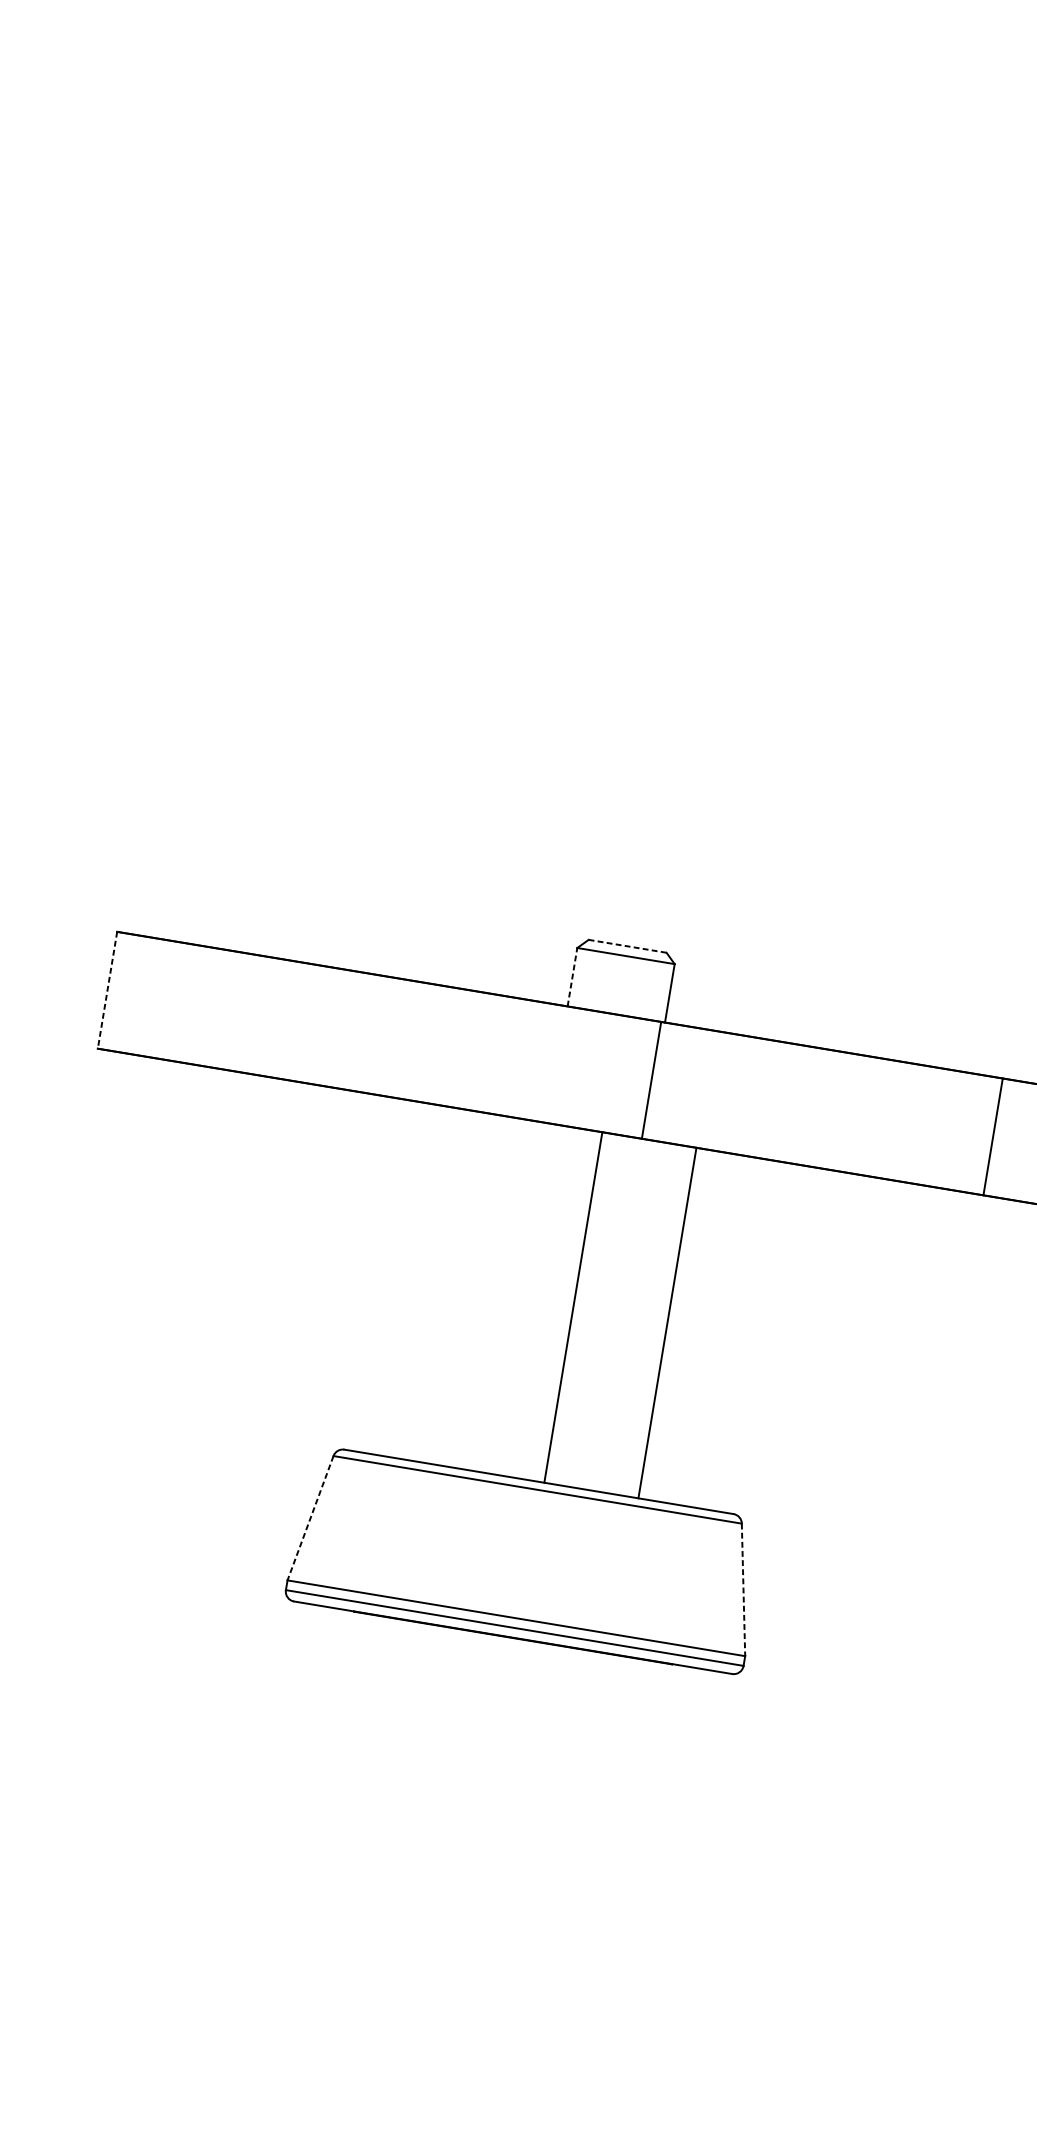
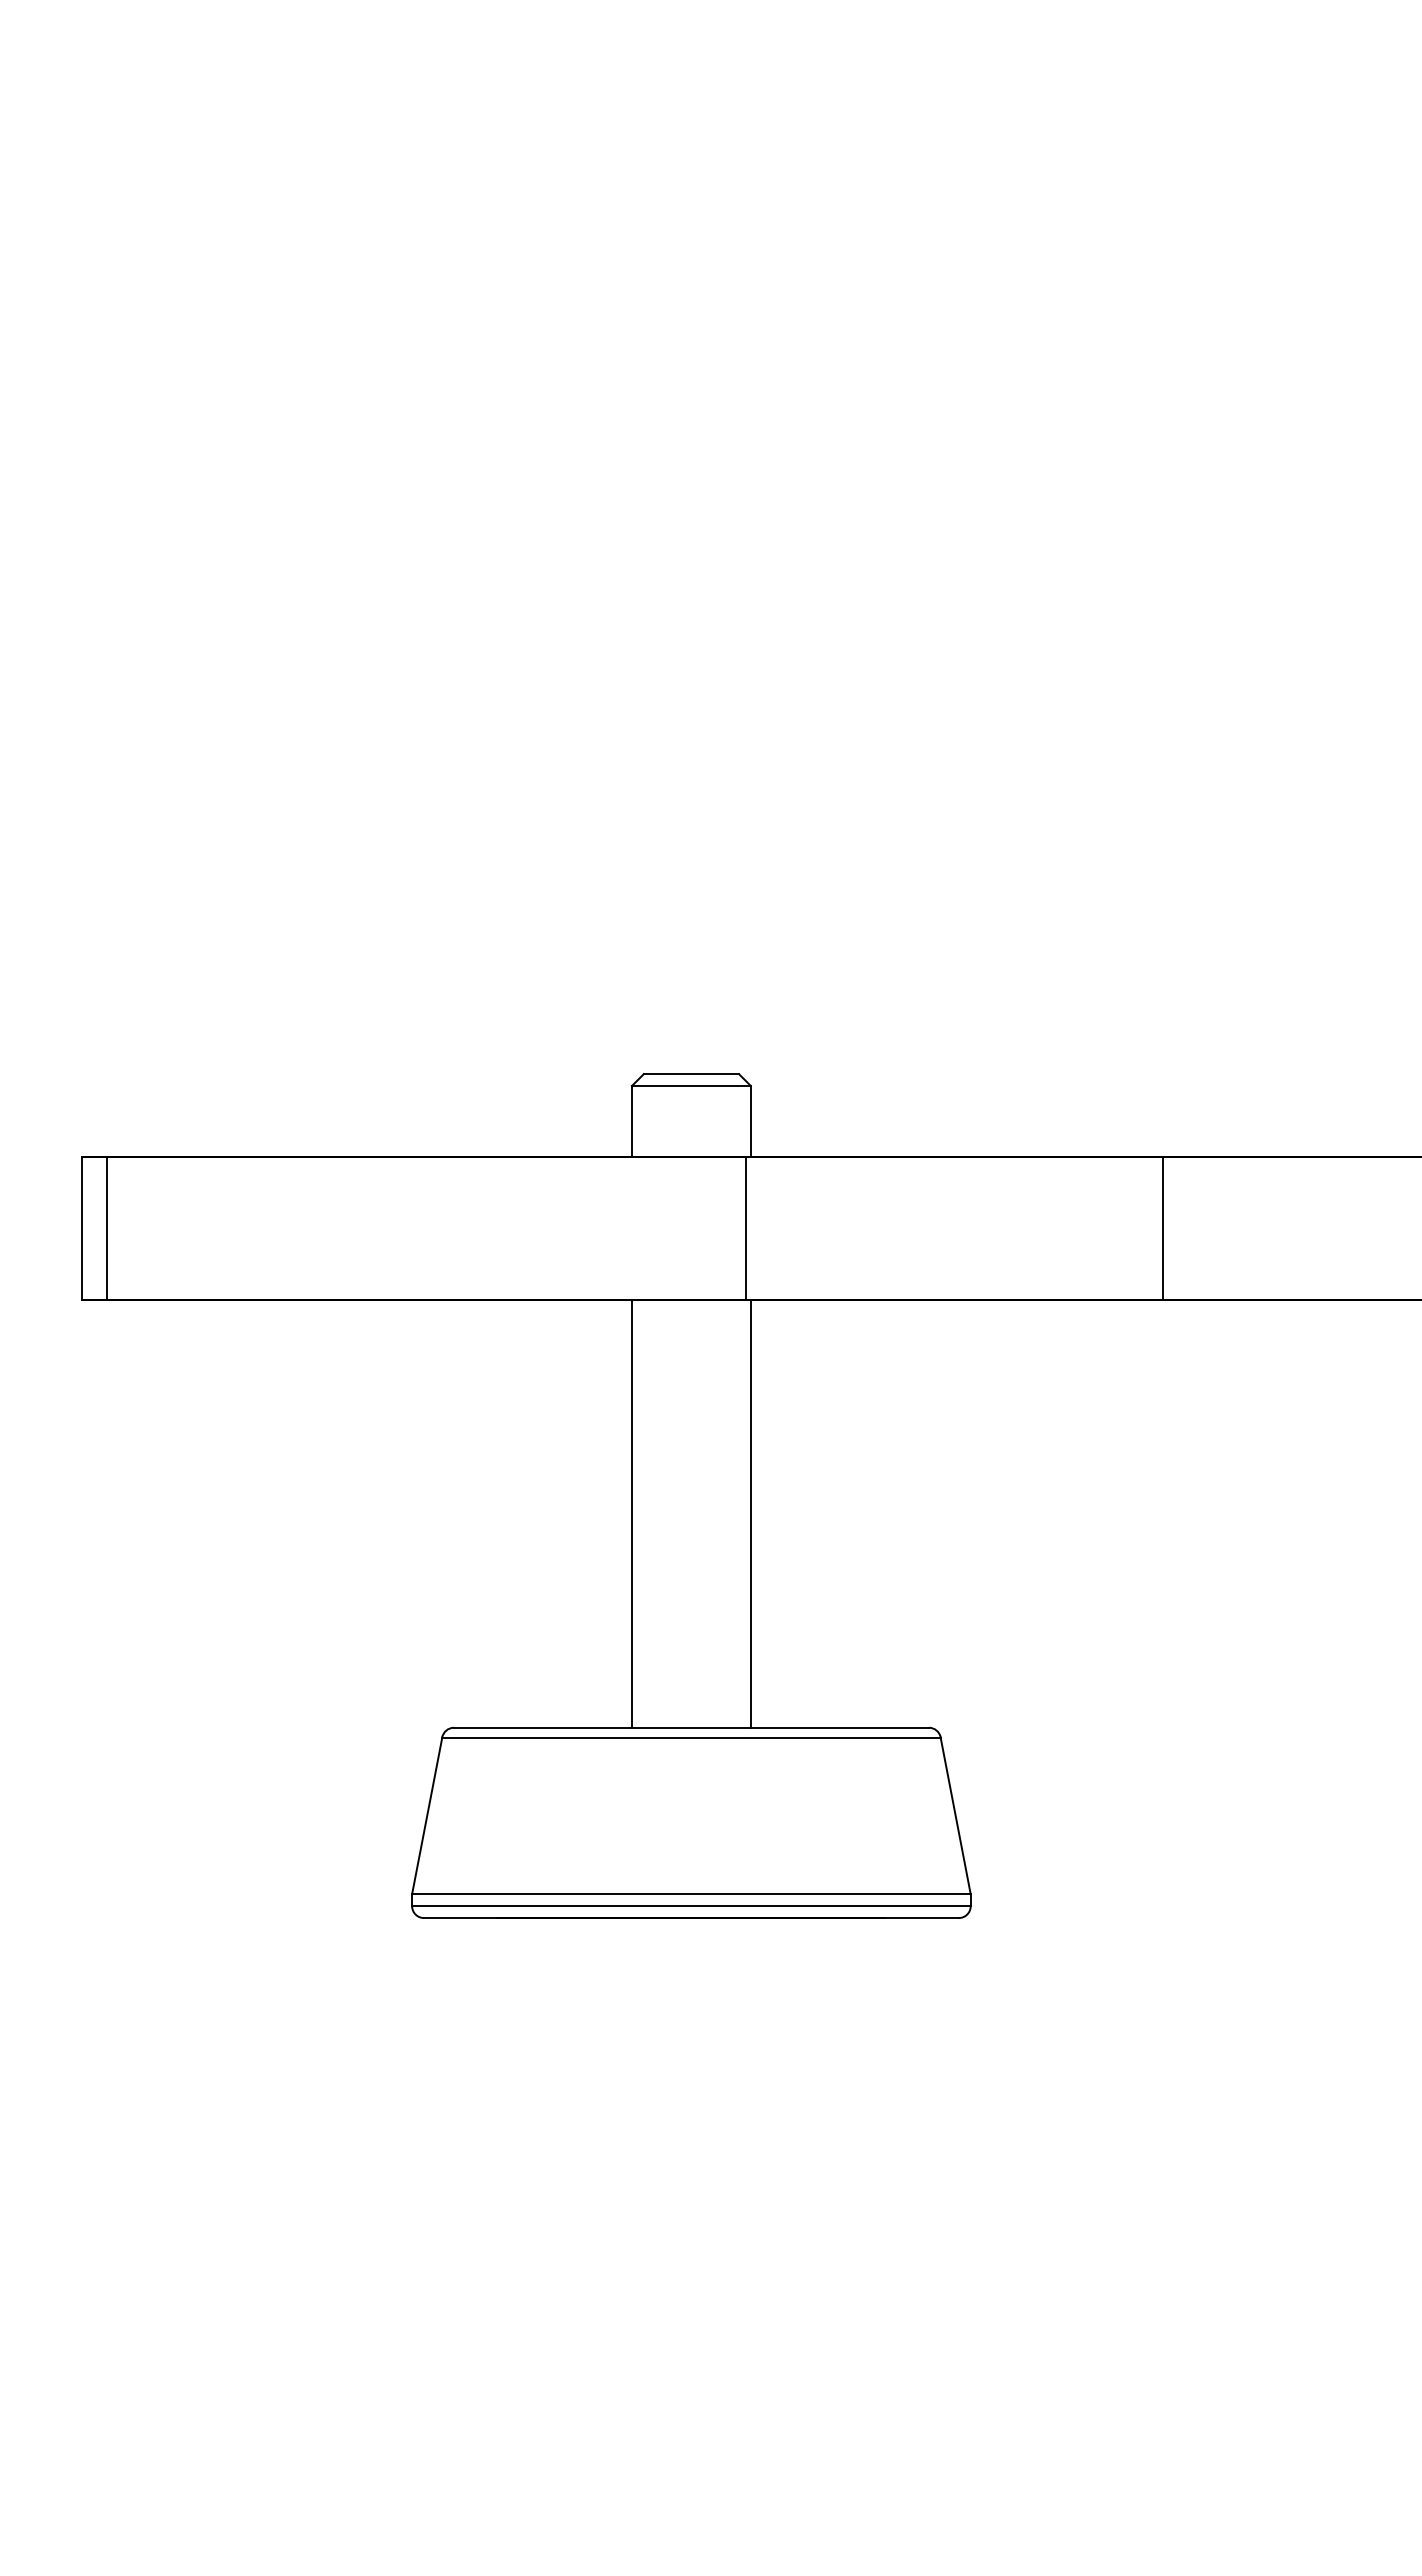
line: (627, 946) -> (691, 1074), dashed -> solid
line: (572, 977) -> (631, 1121), dashed -> solid
line: (107, 991) -> (82, 1229), dashed -> solid
line: (128, 993) -> (107, 1228), added
line: (573, 1307) -> (631, 1513), moved
line: (667, 1322) -> (750, 1513), moved
line: (310, 1517) -> (427, 1815), dashed -> solid
line: (743, 1589) -> (955, 1815), dashed -> solid

